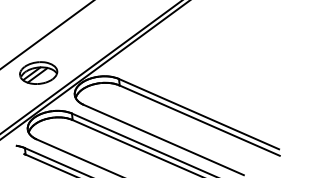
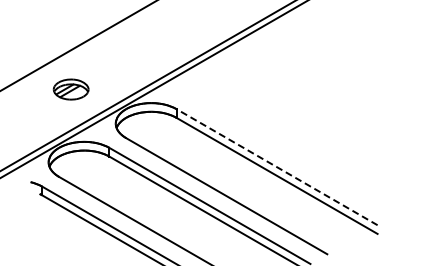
part: (38, 73) -> (70, 89), size x0.7
line: (198, 113) -> (276, 166), solid -> dashed

